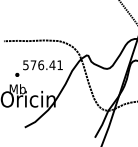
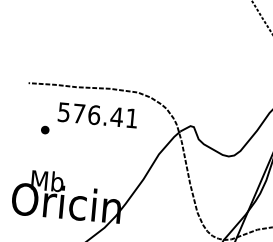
text: (38, 68) -> (88, 121), moved

